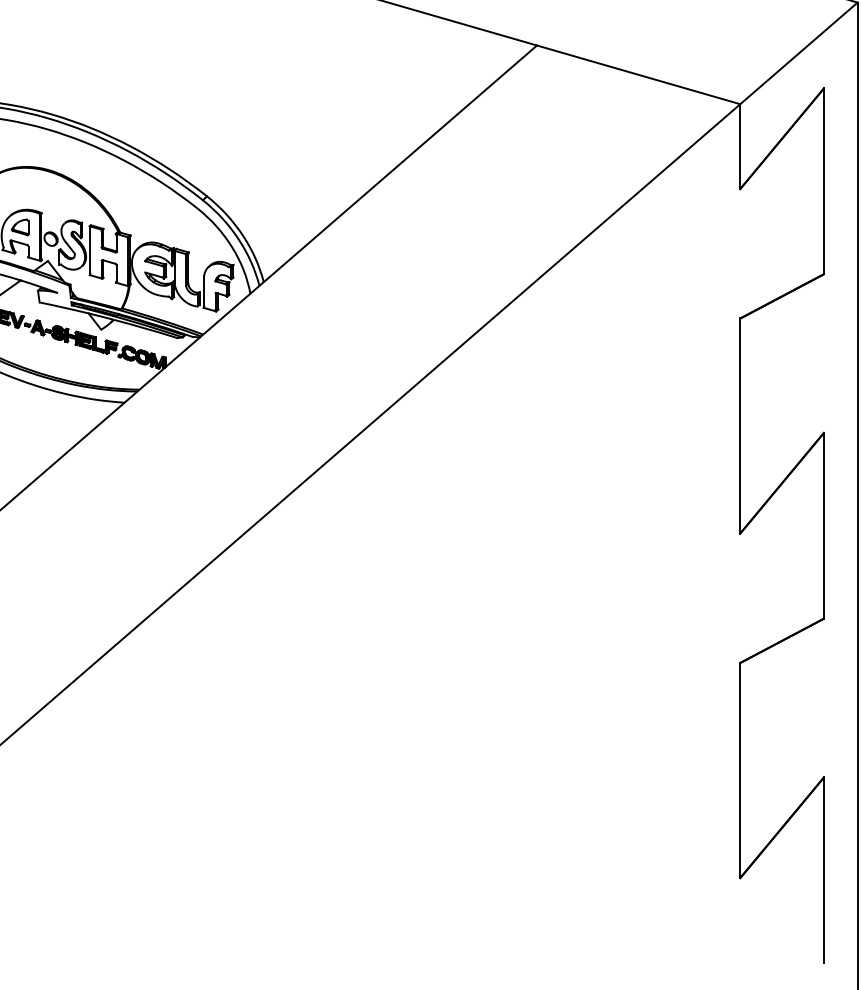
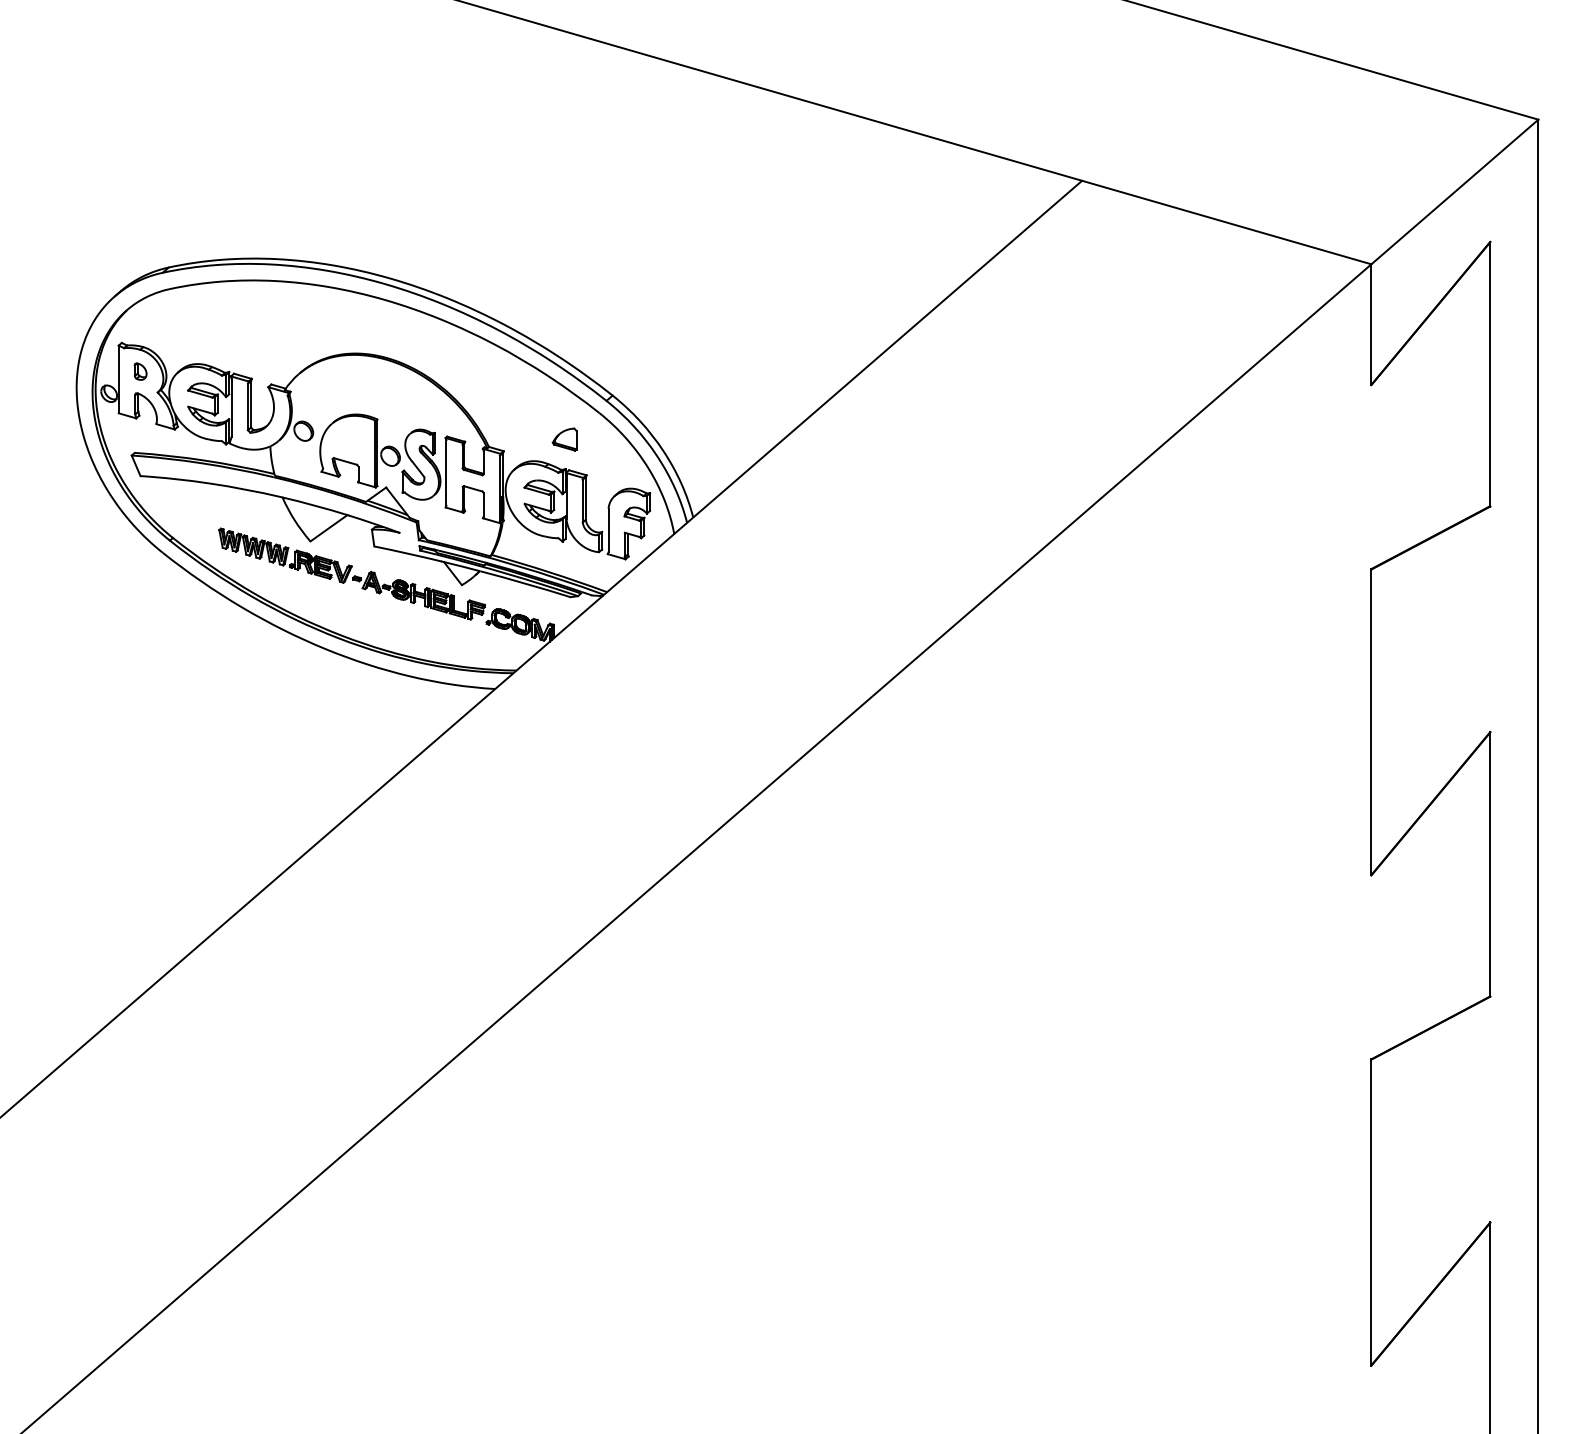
part: (20, 227) -> (564, 439), moved

